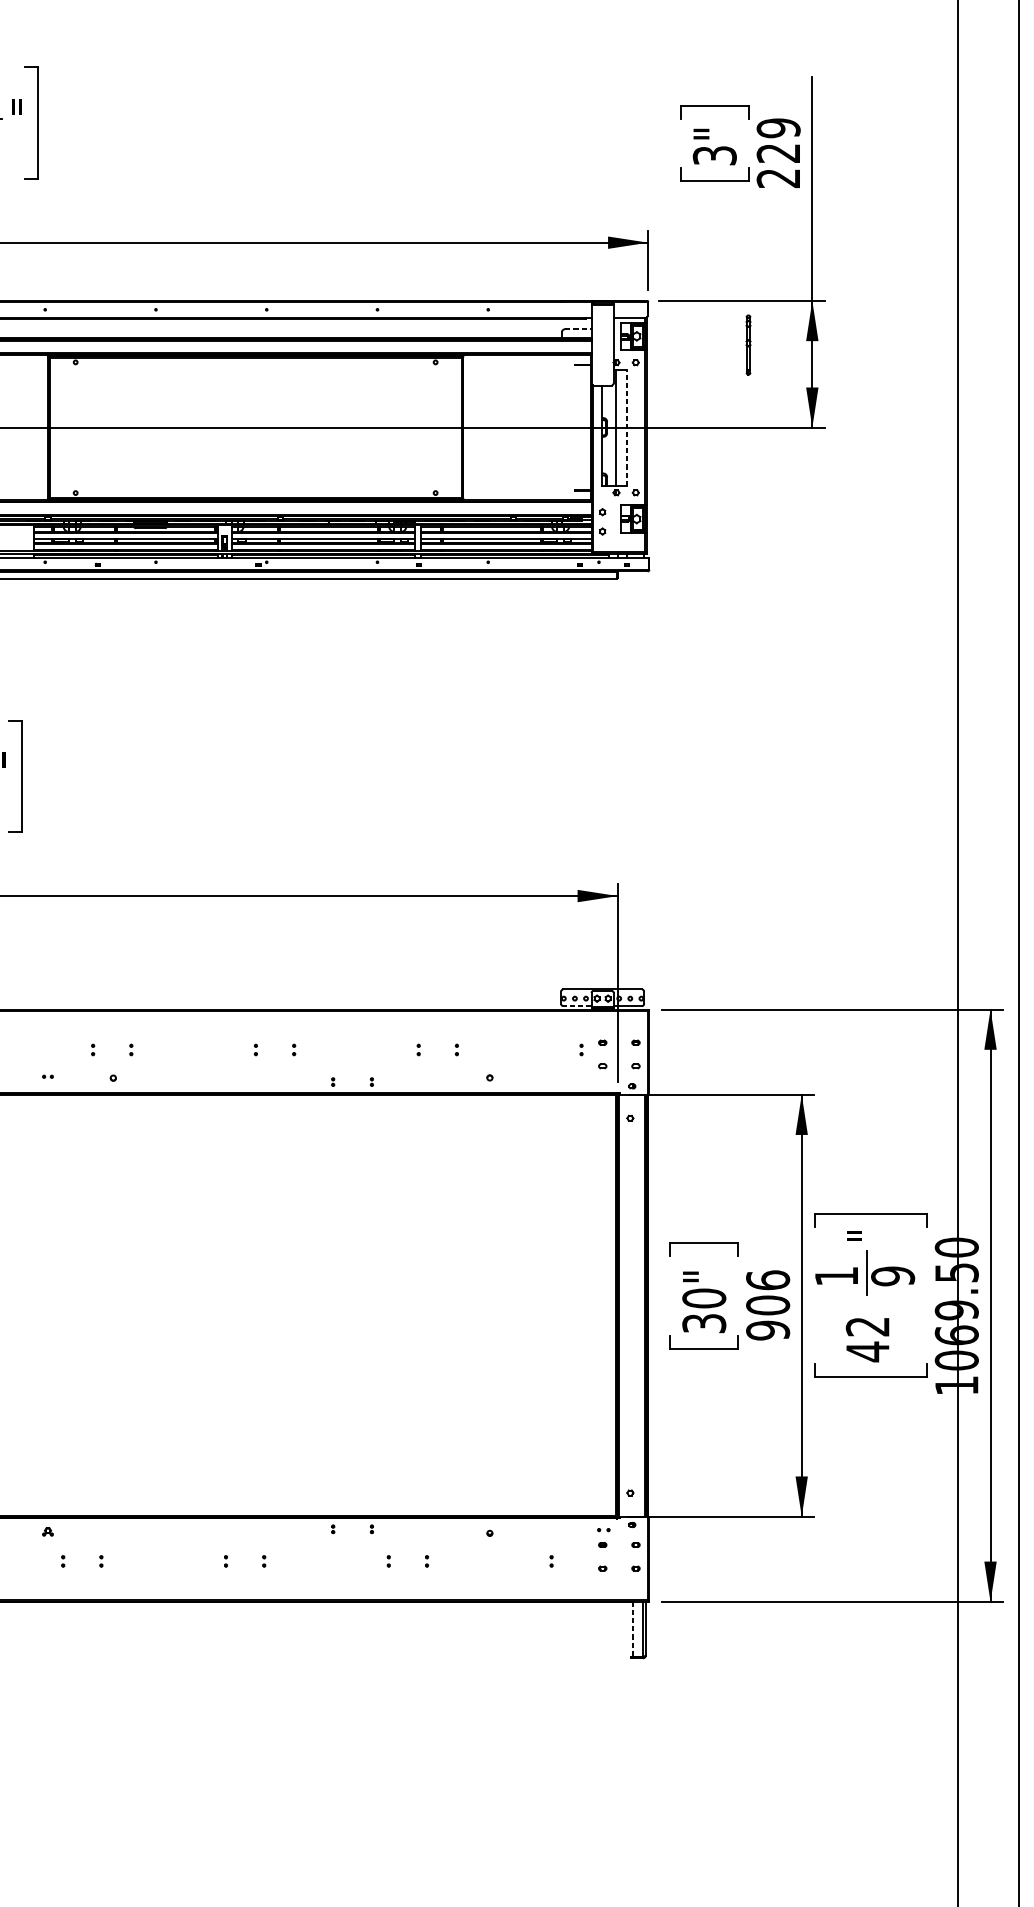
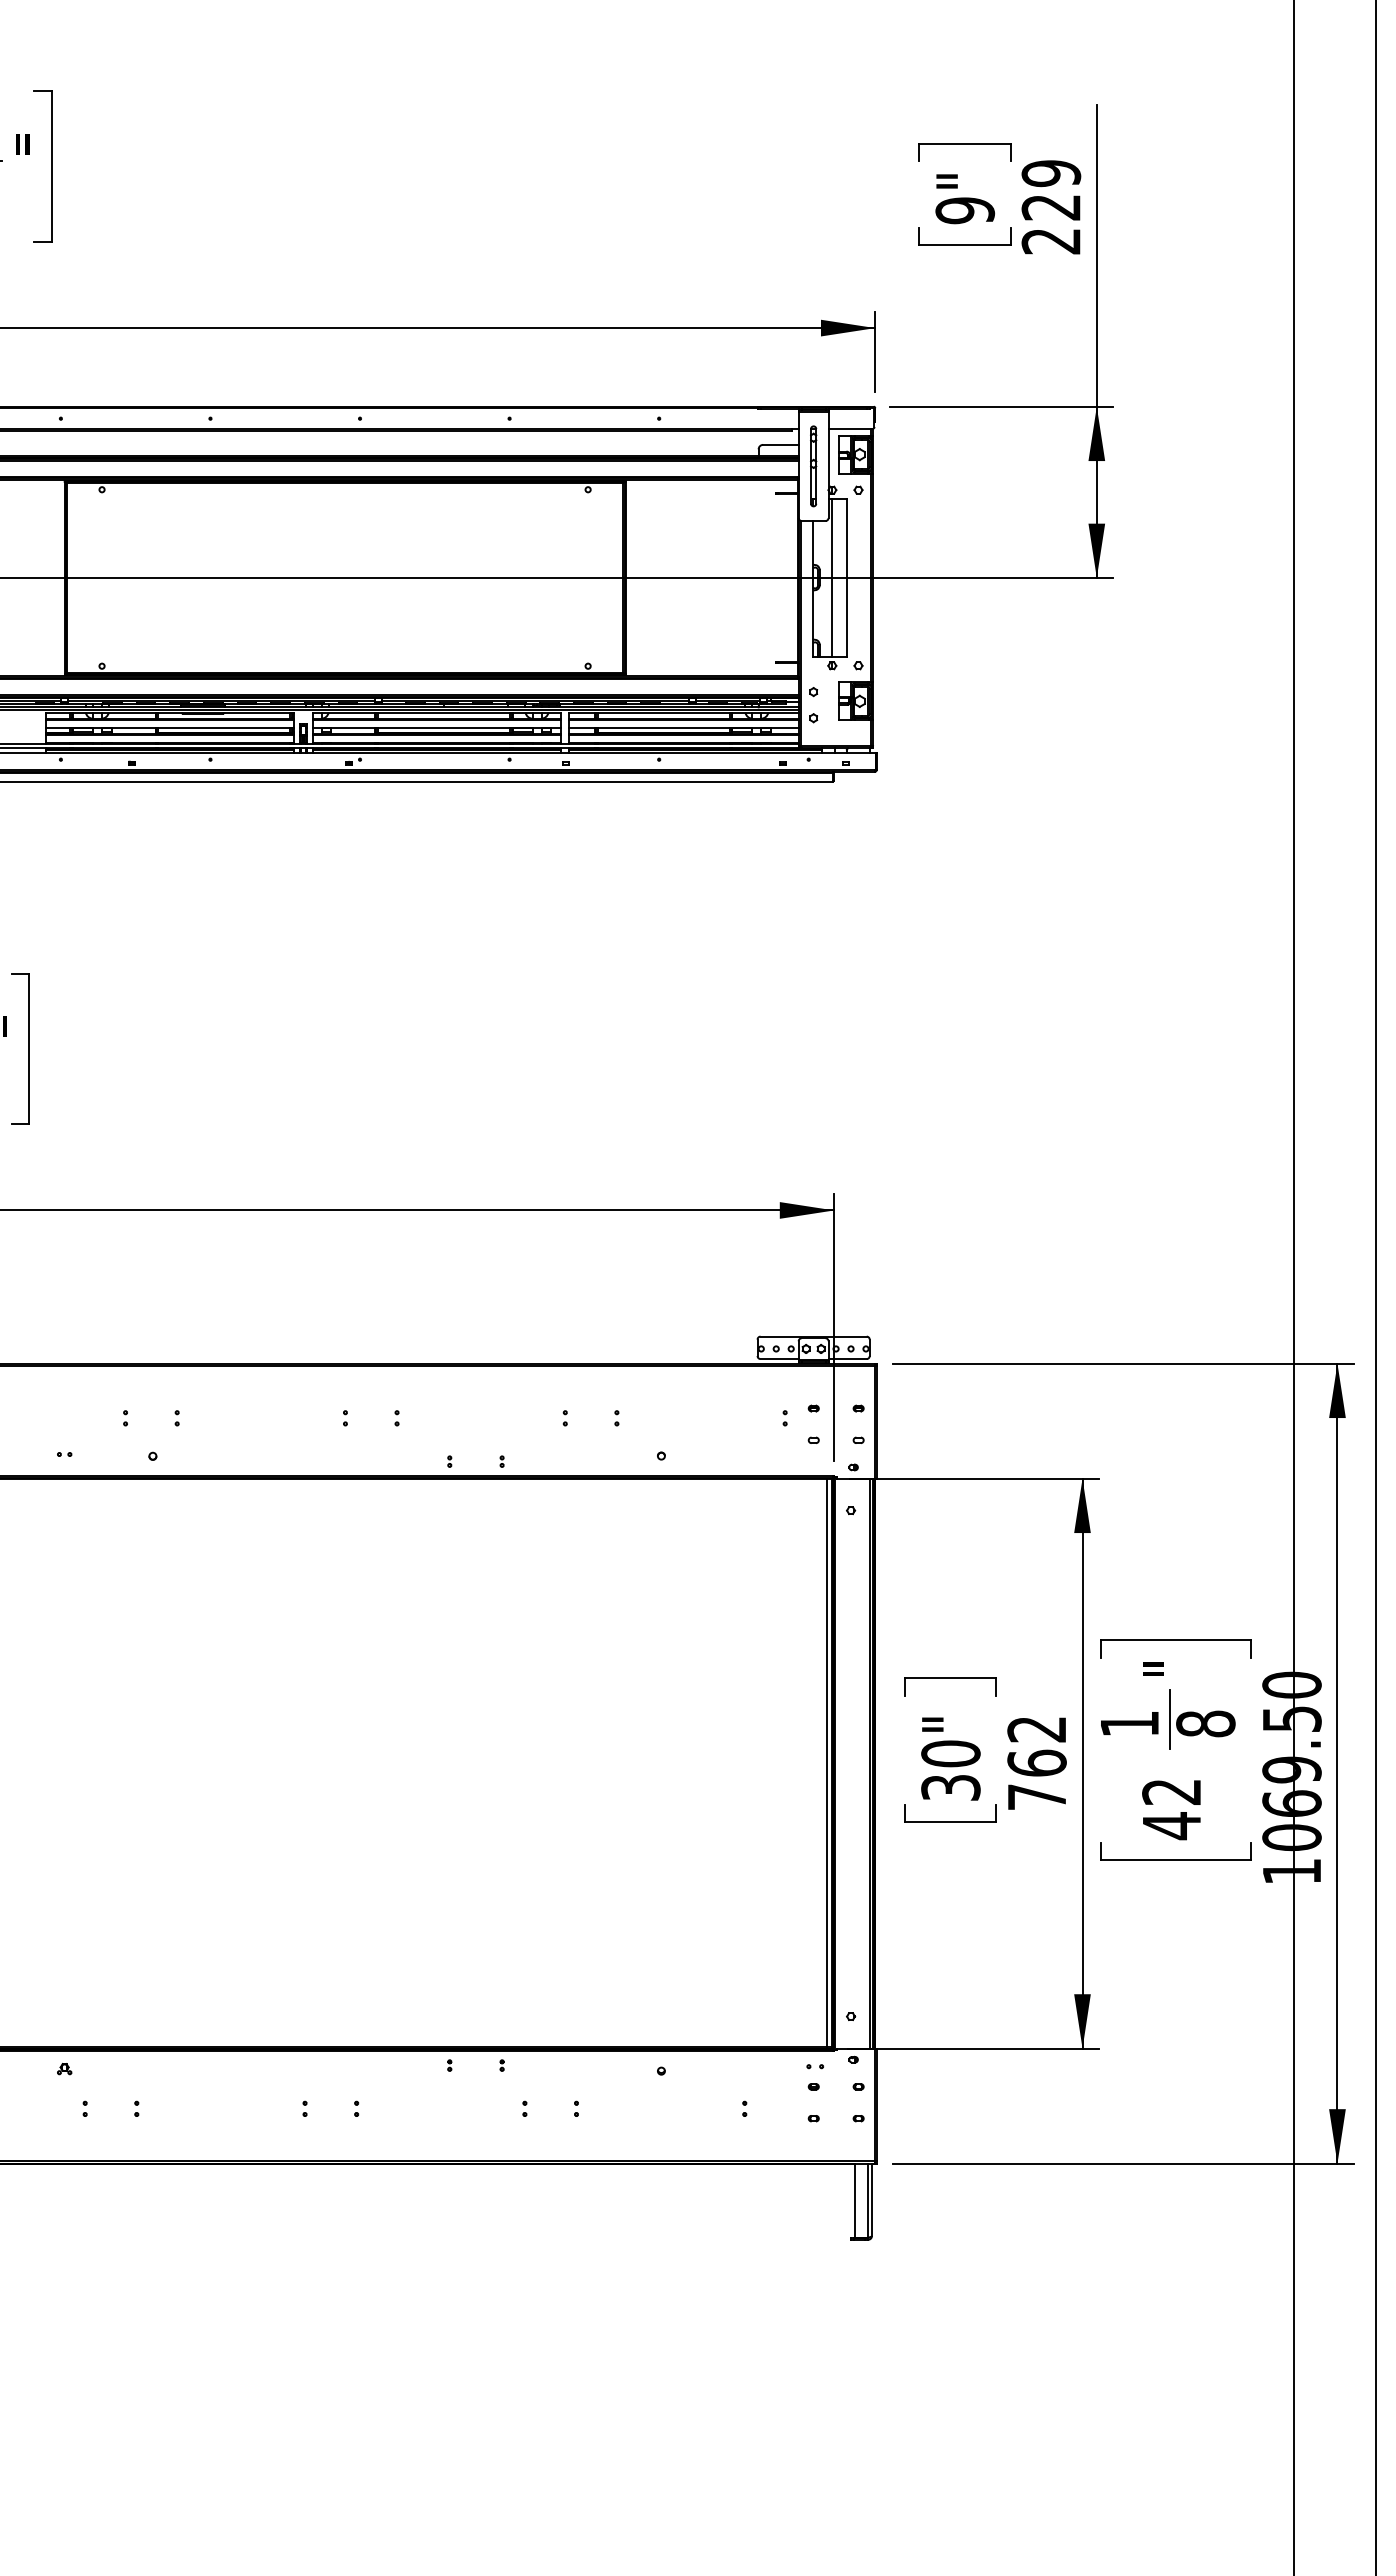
text: (714, 155) -> (964, 210), 3" -> 9"
line: (578, 328) -> (780, 444), dashed -> solid
part: (748, 345) -> (813, 466), moved
line: (626, 428) -> (846, 578), dashed -> solid
line: (577, 1006) -> (779, 1359), dashed -> solid
text: (892, 1275) -> (1205, 1723), 9 -> 8
line: (612, 1304) -> (827, 1762), added
text: (767, 1304) -> (1036, 1762), 906 -> 762
line: (632, 1629) -> (854, 2201), dashed -> solid

